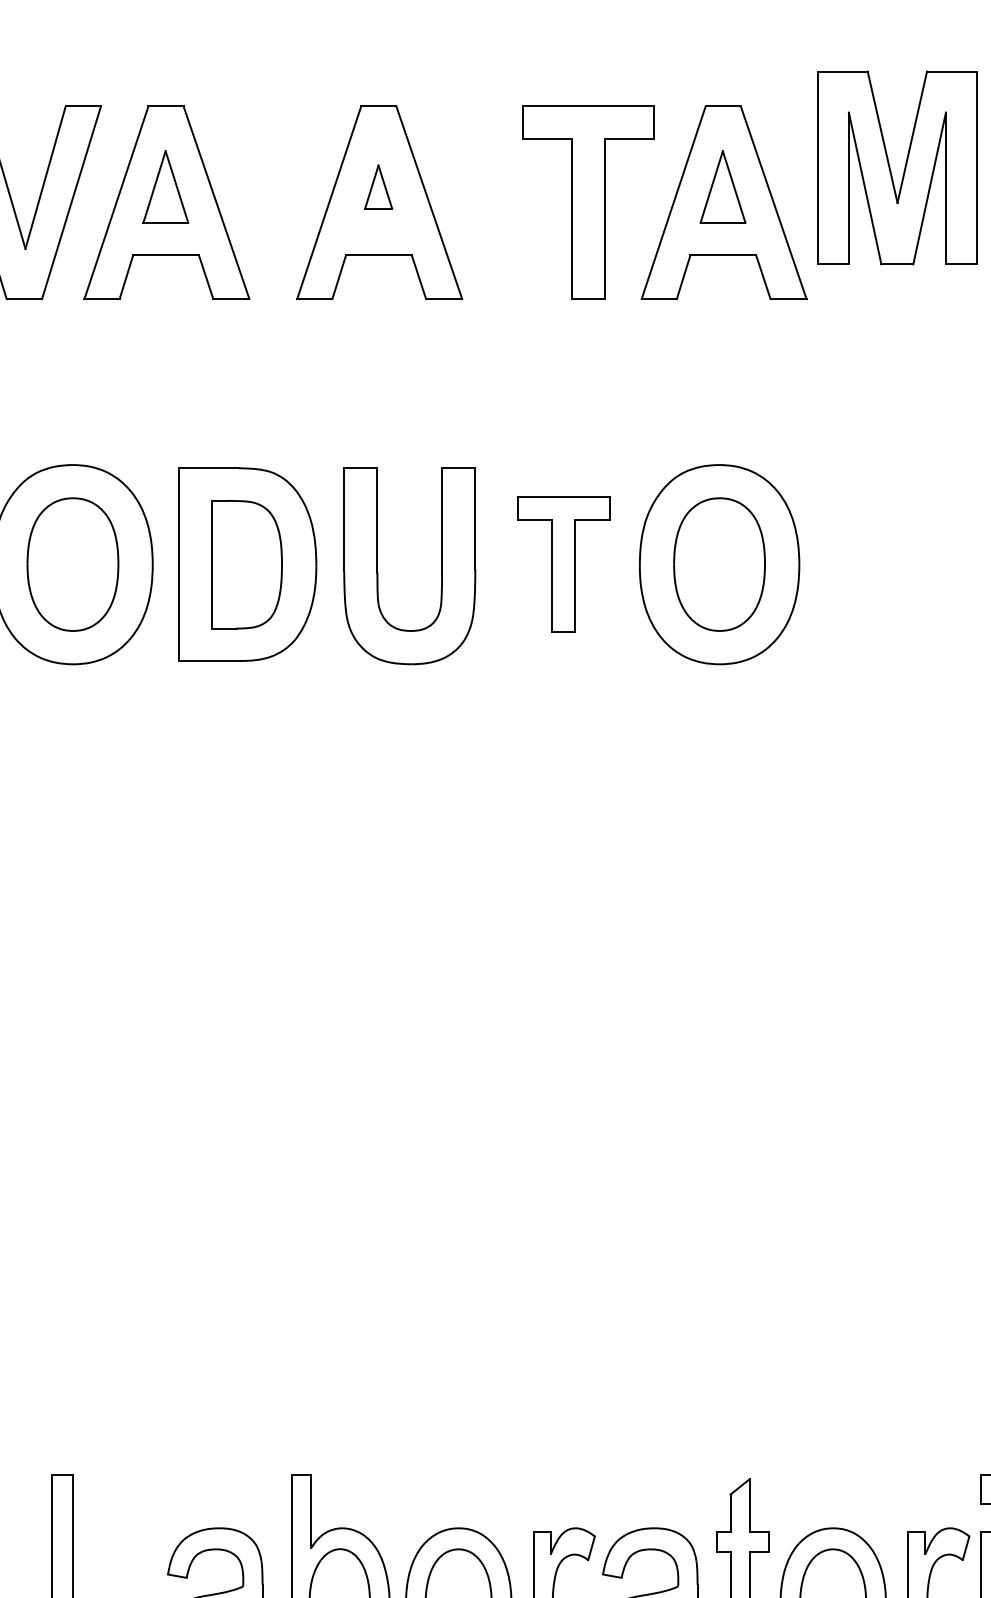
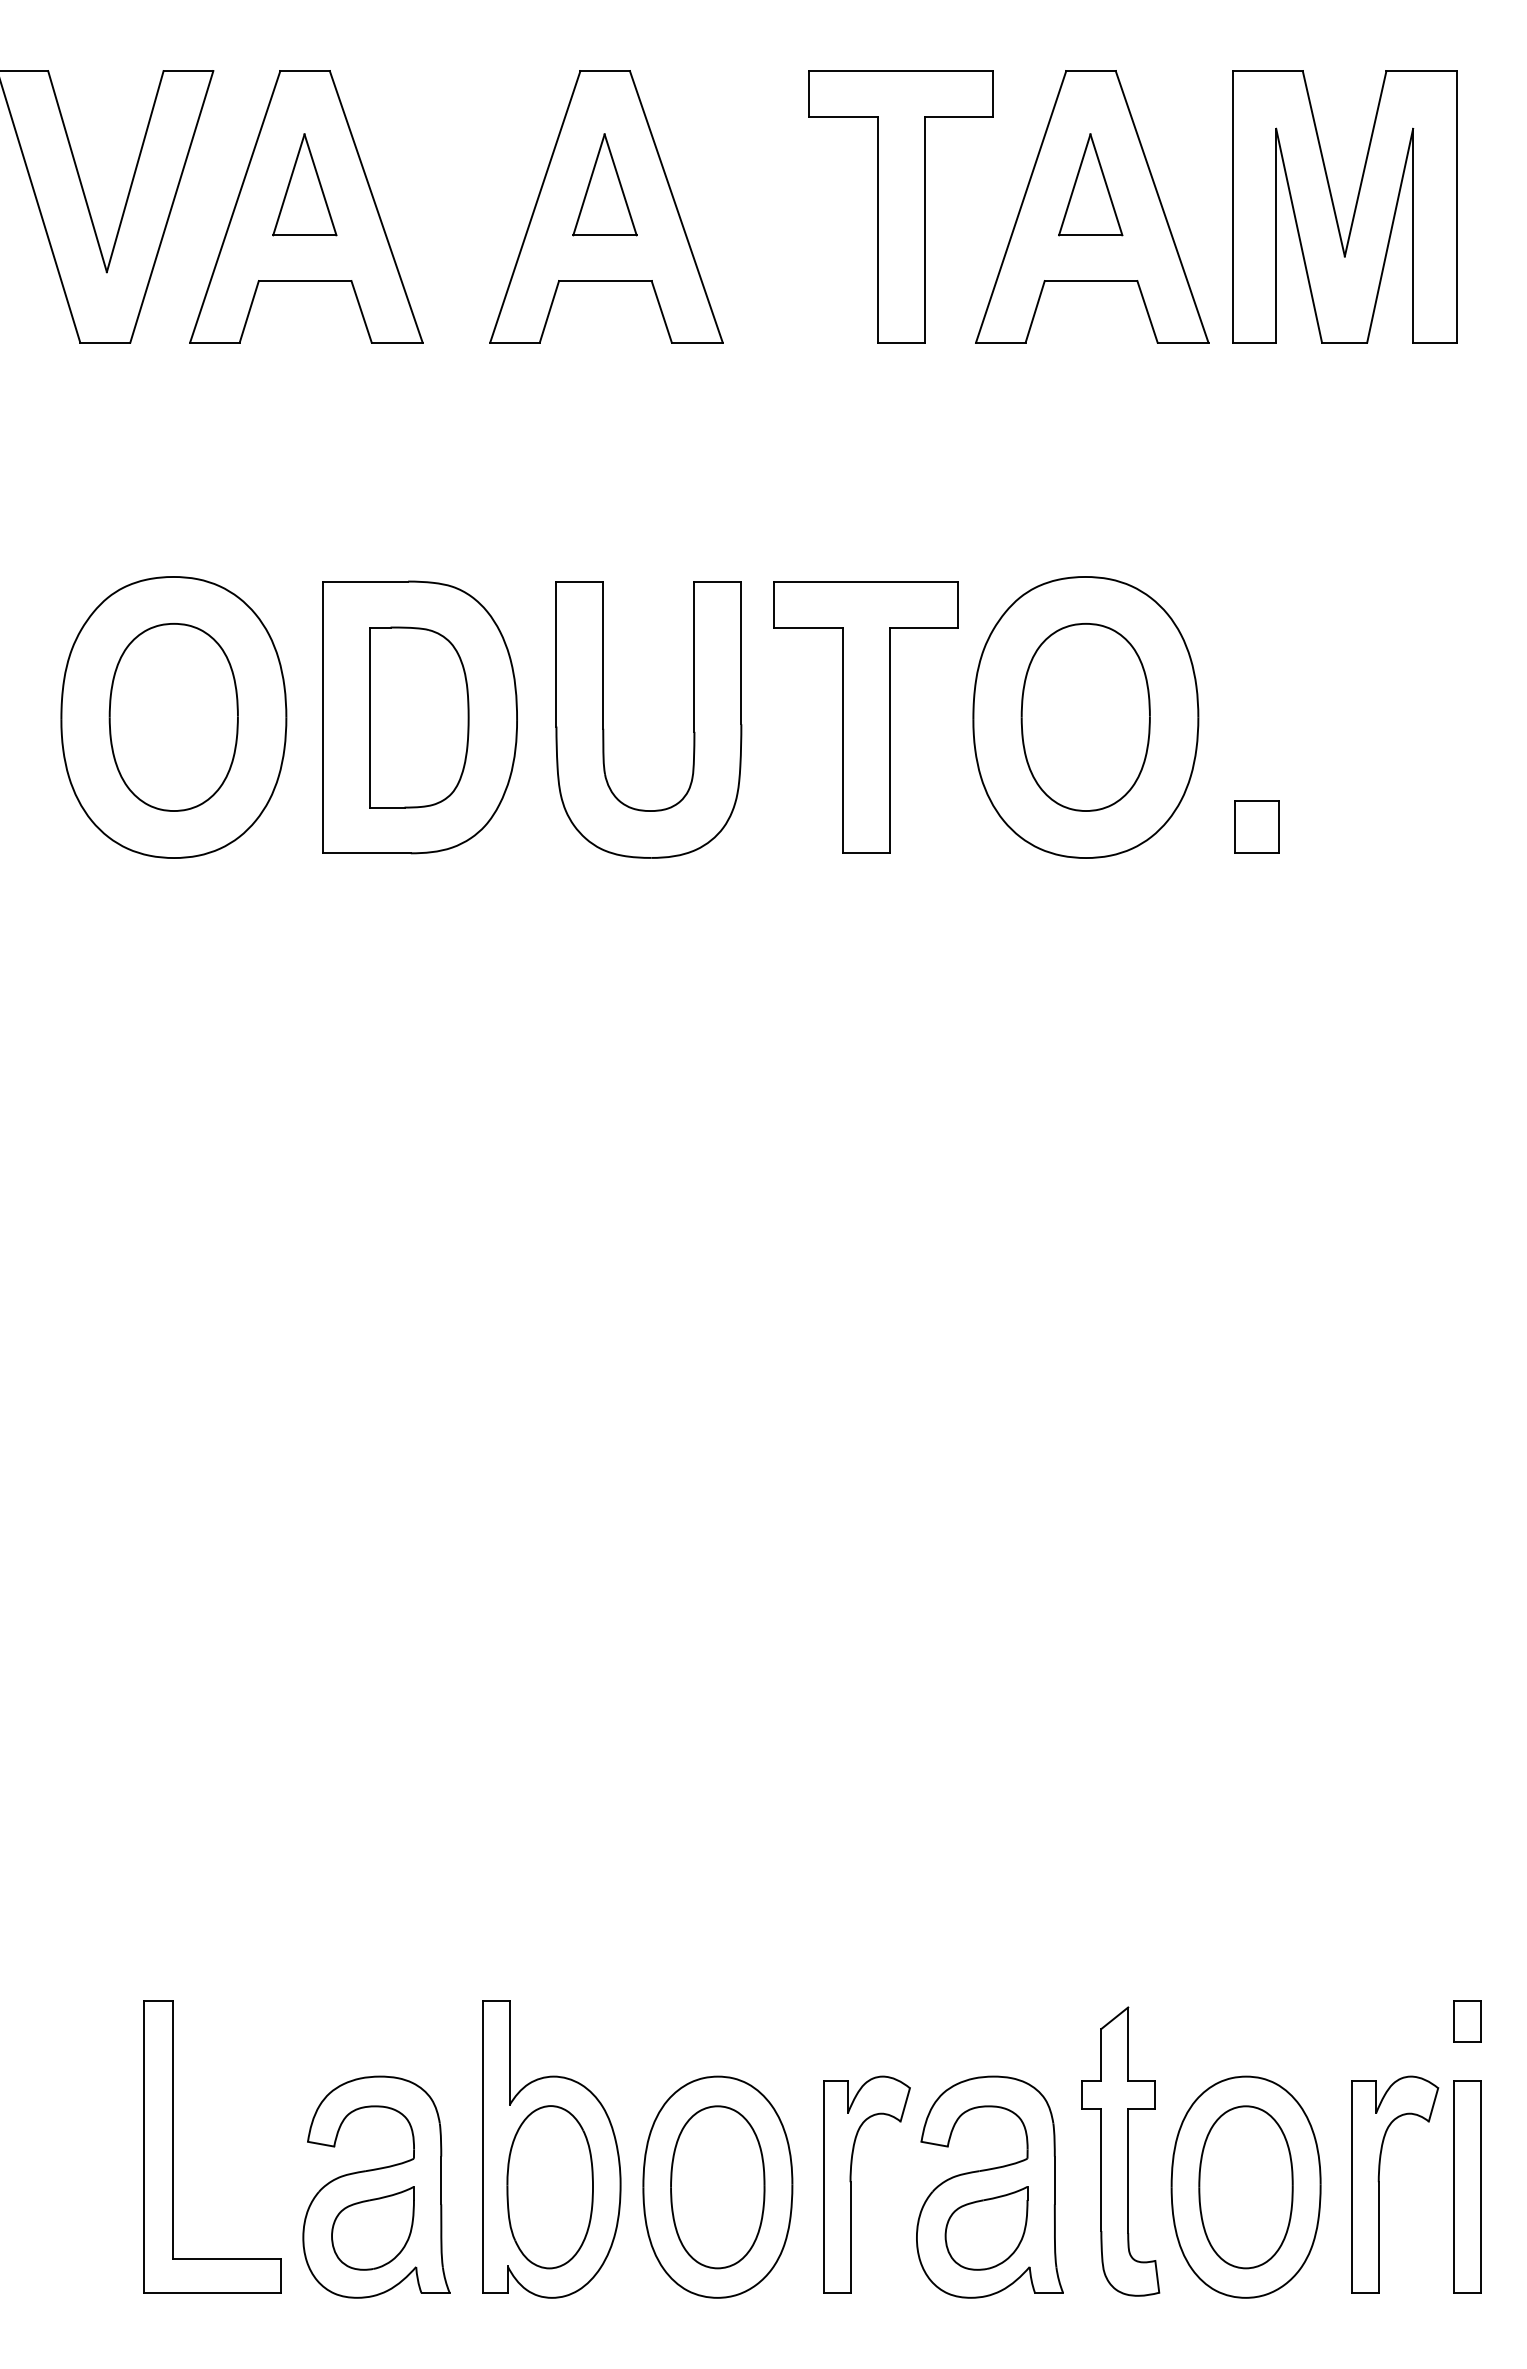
part: (890, 169) -> (1335, 209), moved
part: (378, 186) -> (604, 184), size x1.67
part: (563, 564) -> (865, 717), size x1.43
part: (840, 641) -> (1256, 826), added

